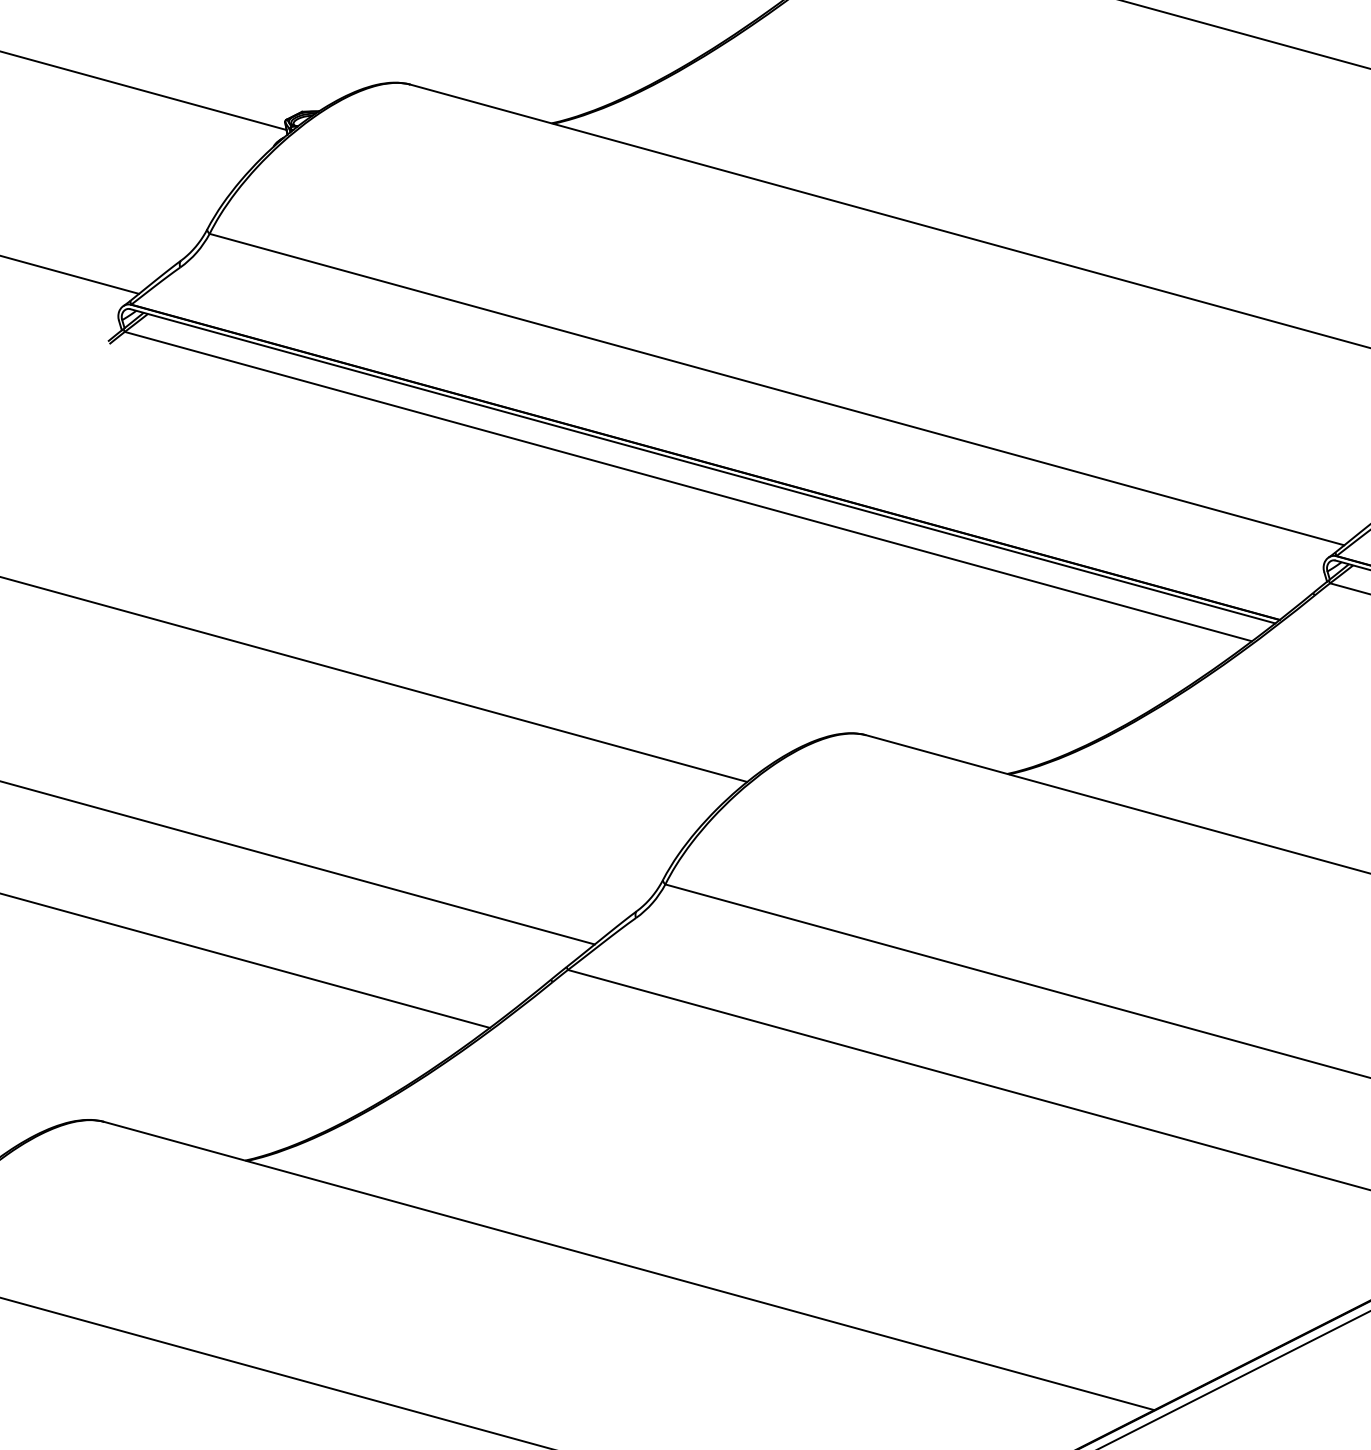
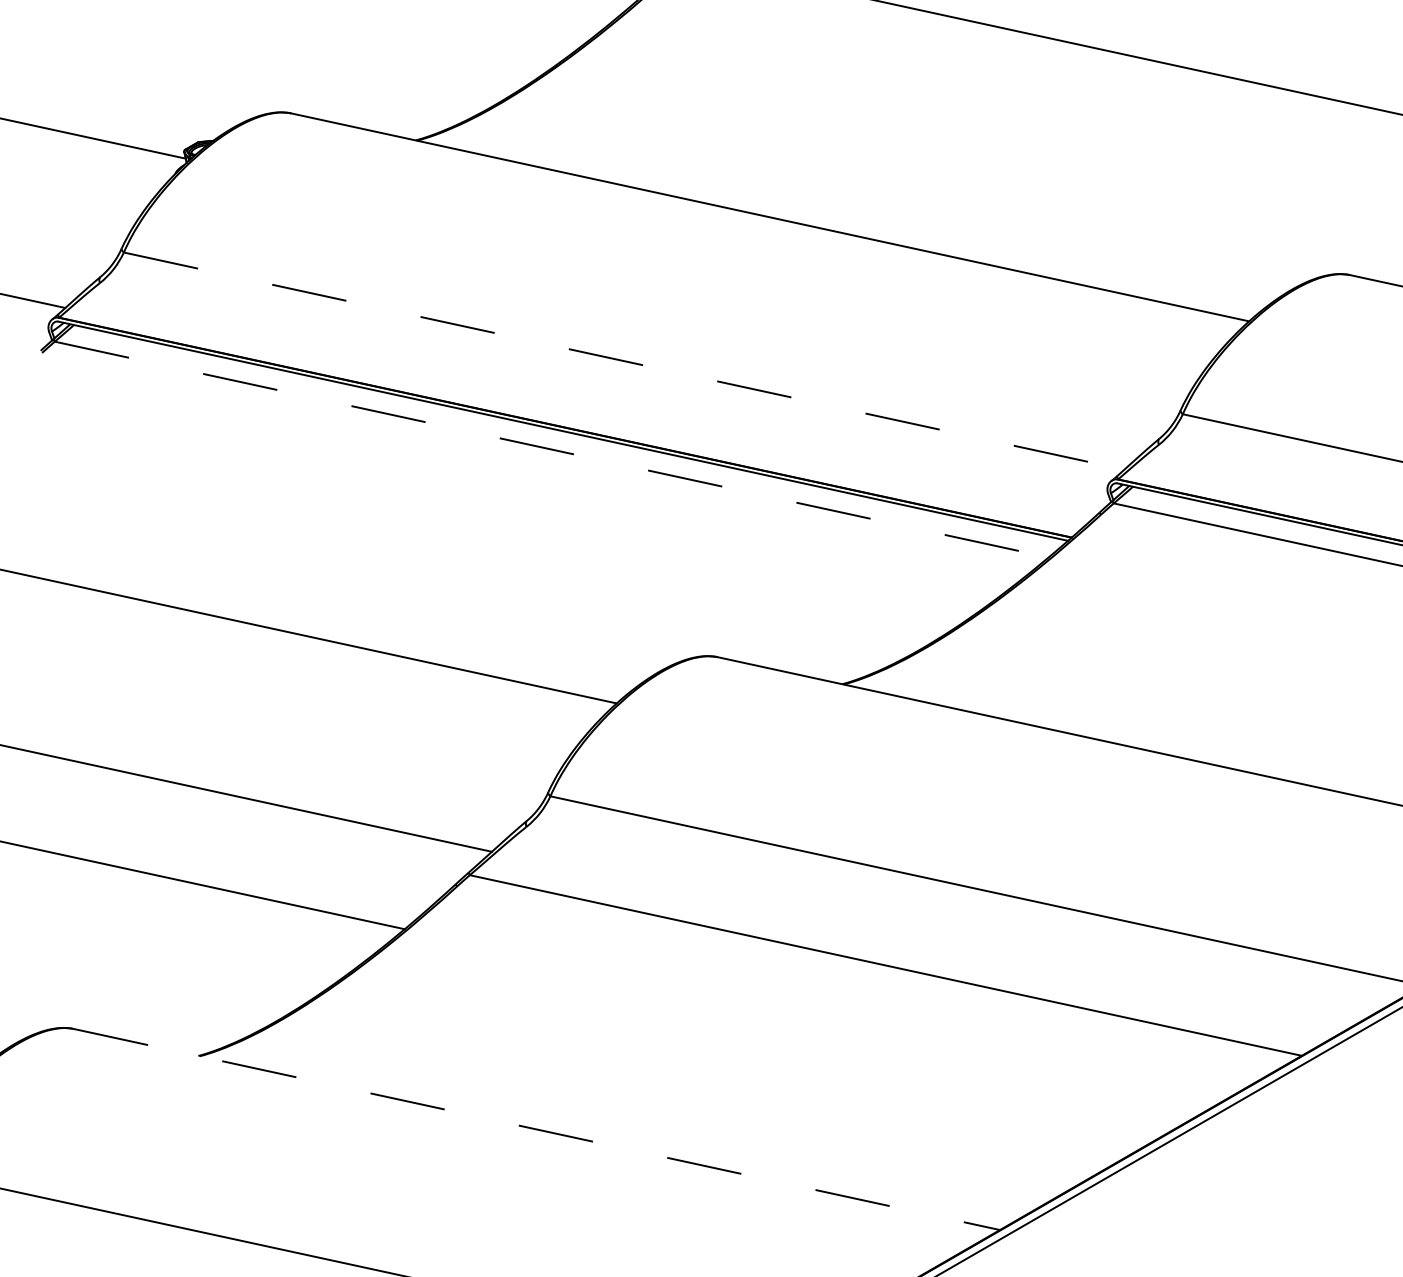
line: (777, 390) -> (624, 361), solid -> dashed
line: (688, 486) -> (551, 449), solid -> dashed
line: (628, 1265) -> (536, 1129), solid -> dashed

